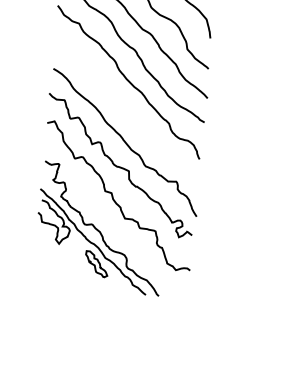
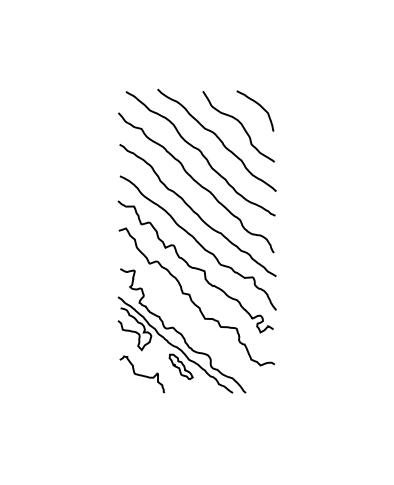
curve: (125, 110) -> (195, 211), added
curve: (57, 268) -> (142, 374), added

